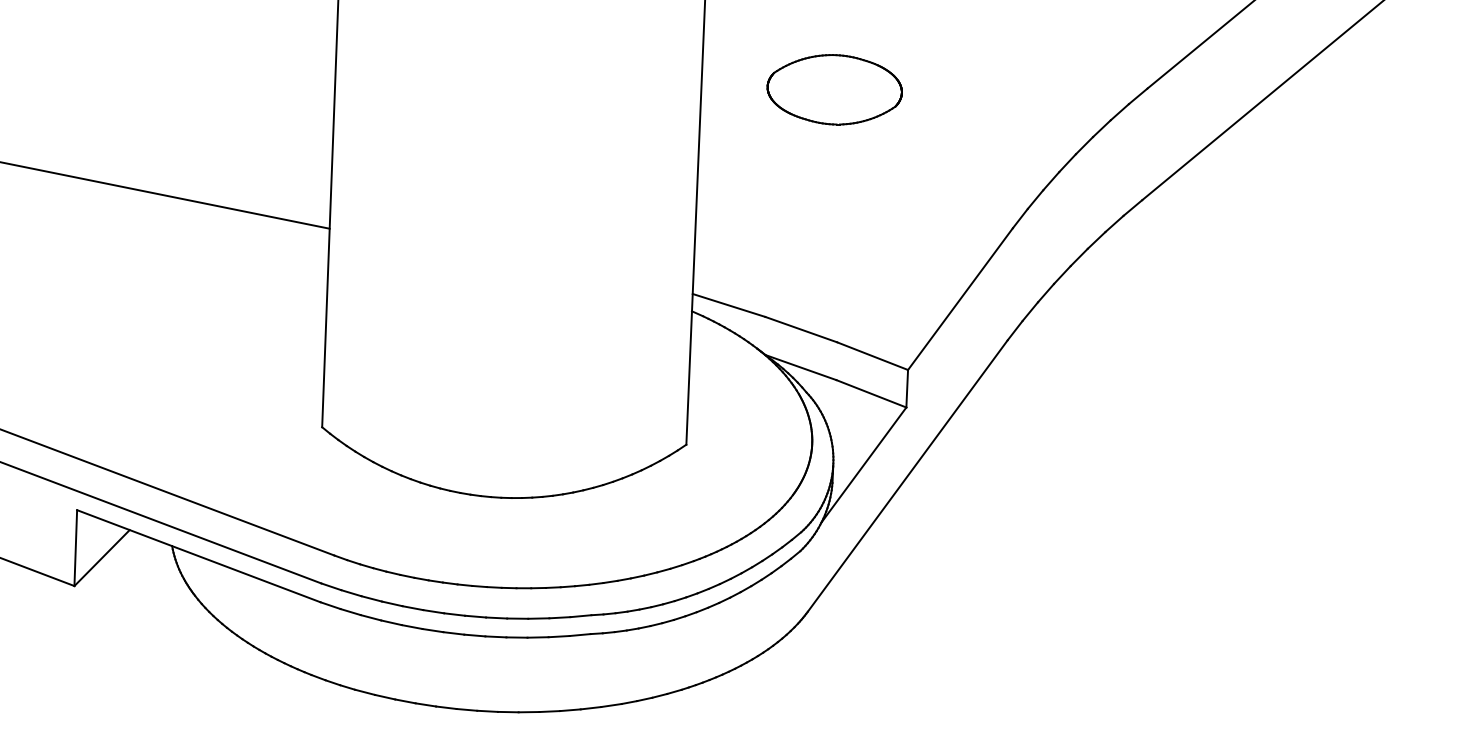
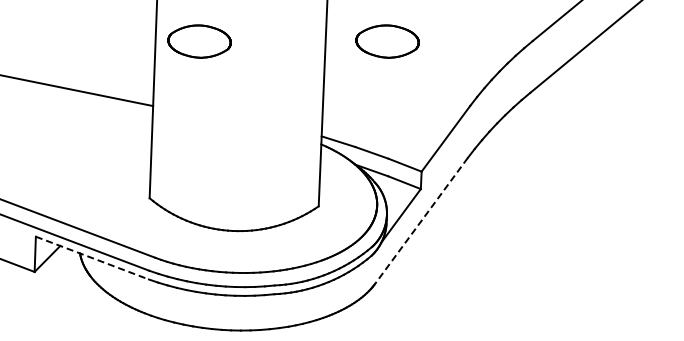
part: (429, 89) -> (199, 41), added
line: (907, 477) -> (421, 221), solid -> dashed
line: (199, 557) -> (92, 258), solid -> dashed

